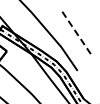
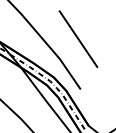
line: (75, 31) -> (78, 38), dashed -> solid

